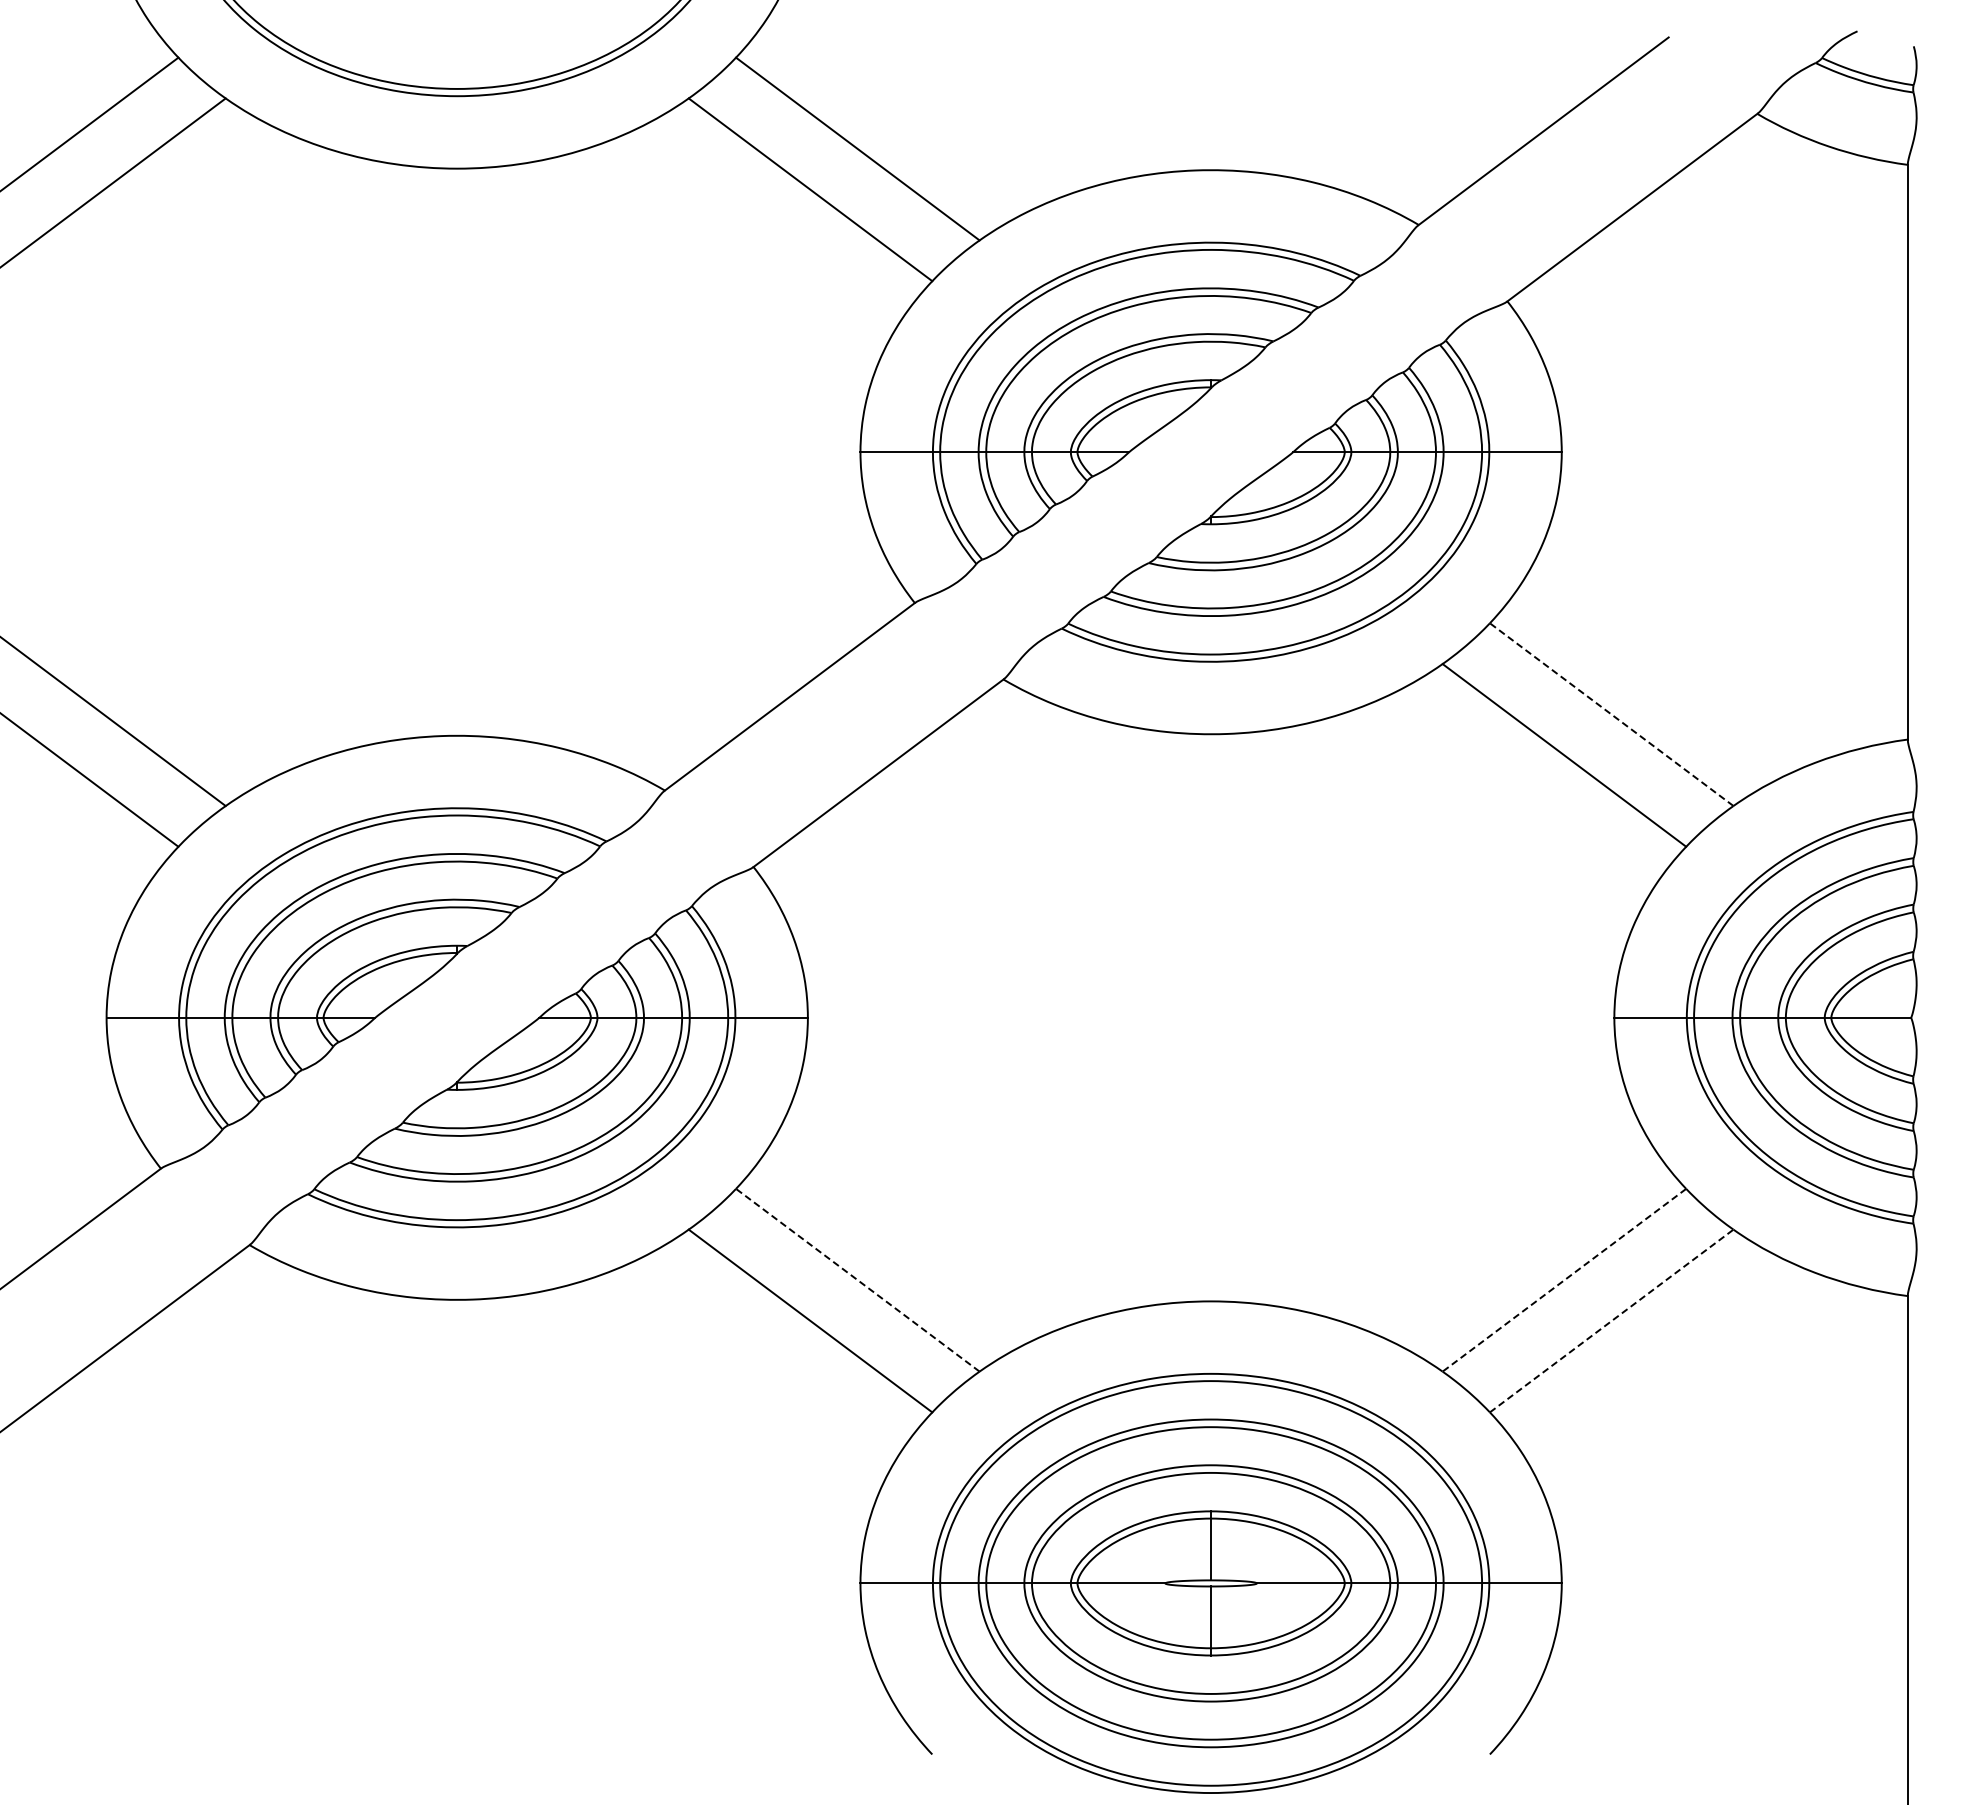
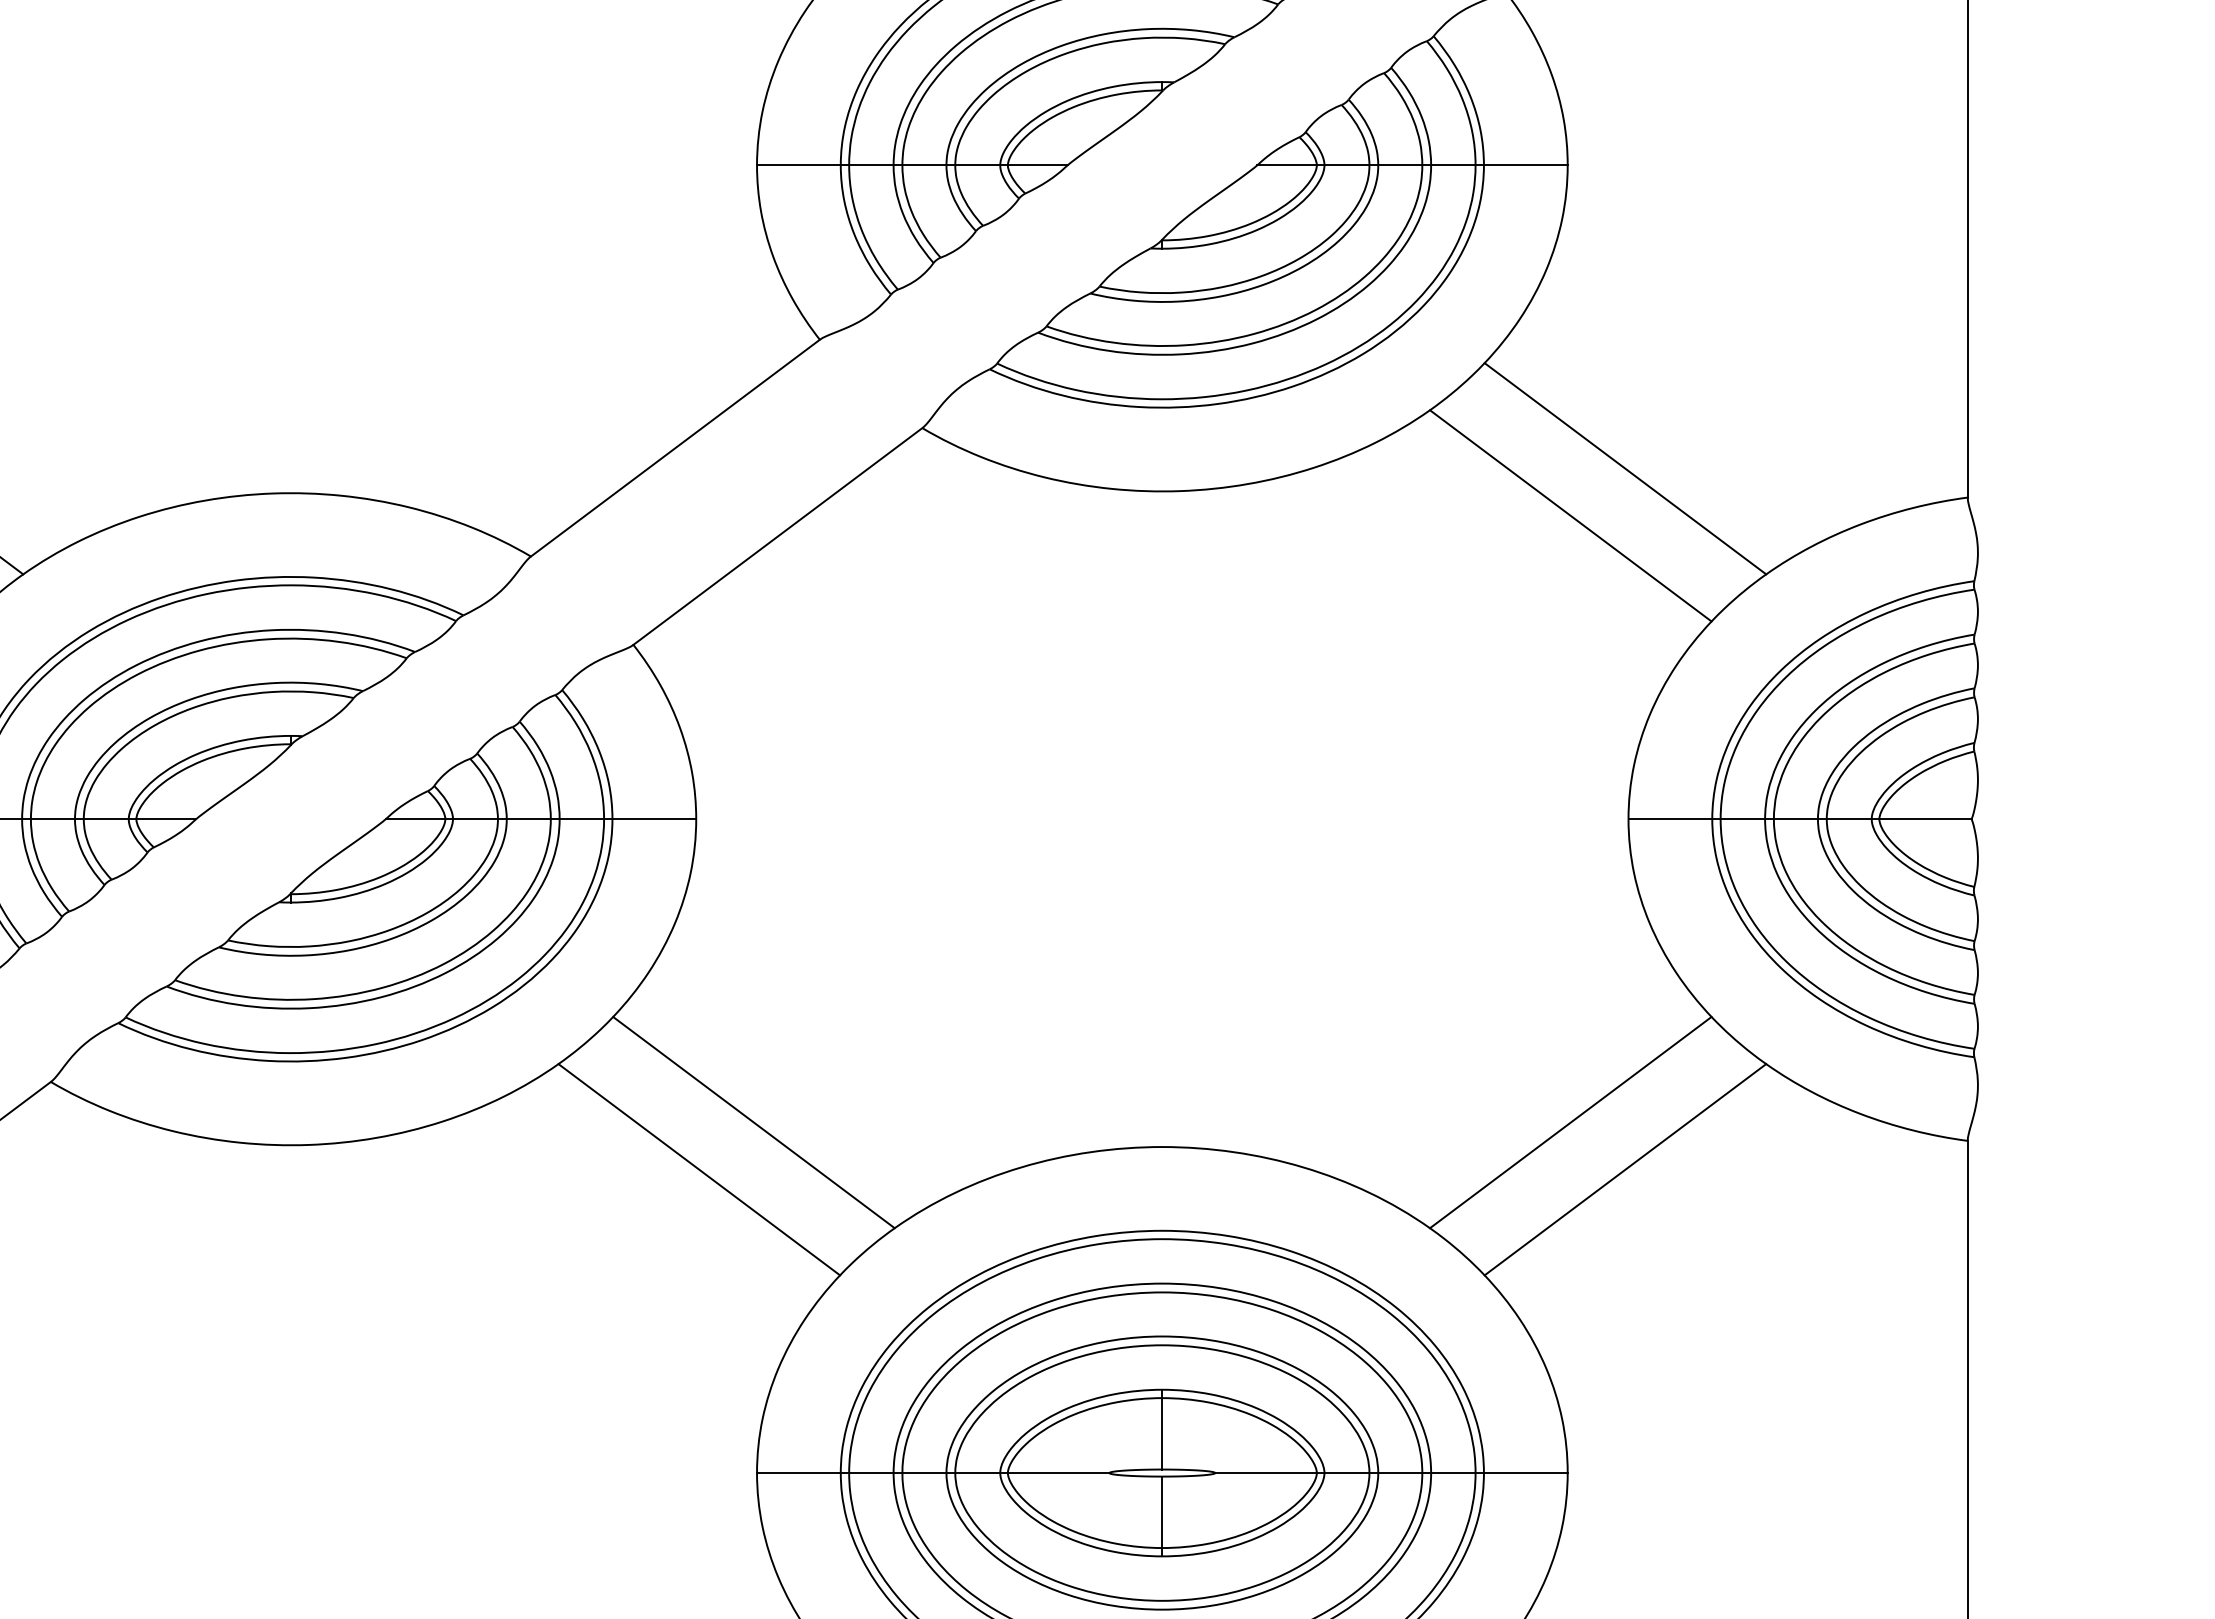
line: (1611, 714) -> (1625, 468), dashed -> solid
line: (857, 1279) -> (753, 1121), dashed -> solid
line: (1564, 1280) -> (1570, 1122), dashed -> solid
line: (1612, 1320) -> (1626, 1169), dashed -> solid

